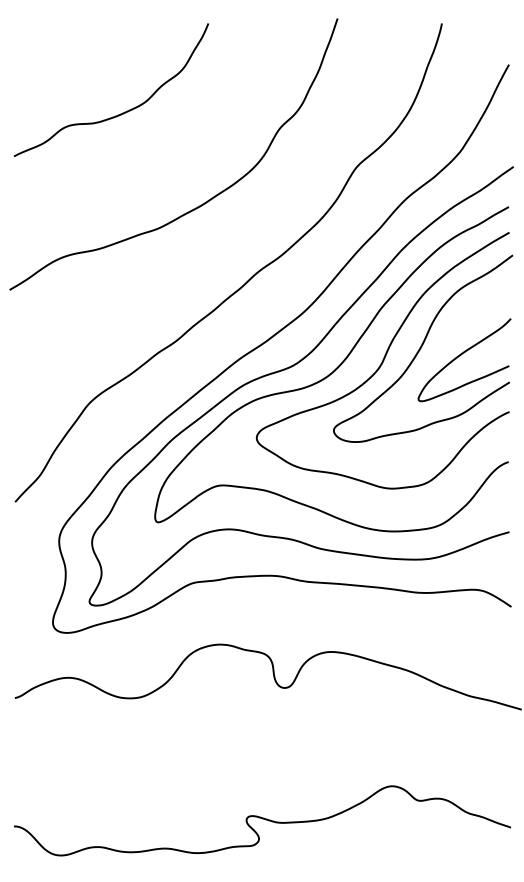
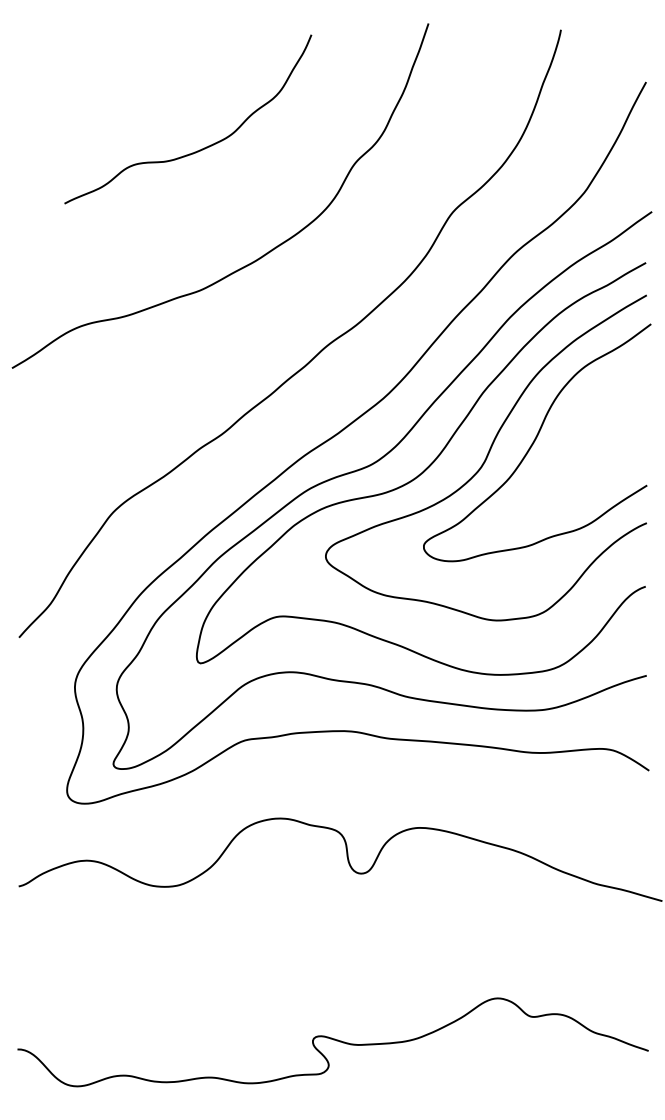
curve: (121, 113) -> (201, 148), moved
curve: (461, 355) -> (585, 451), removed

